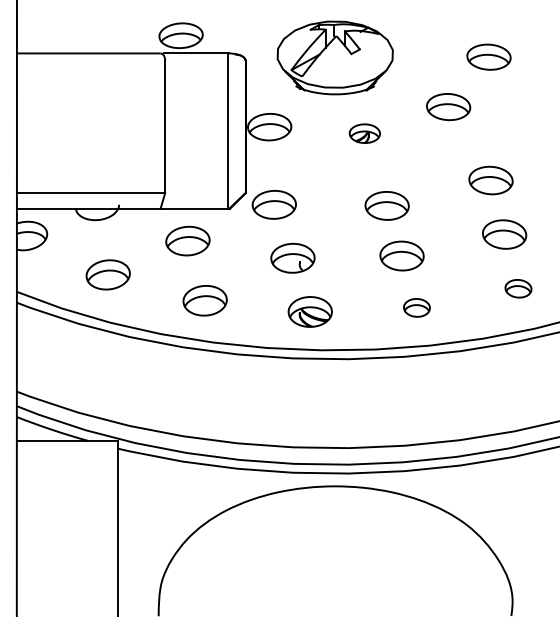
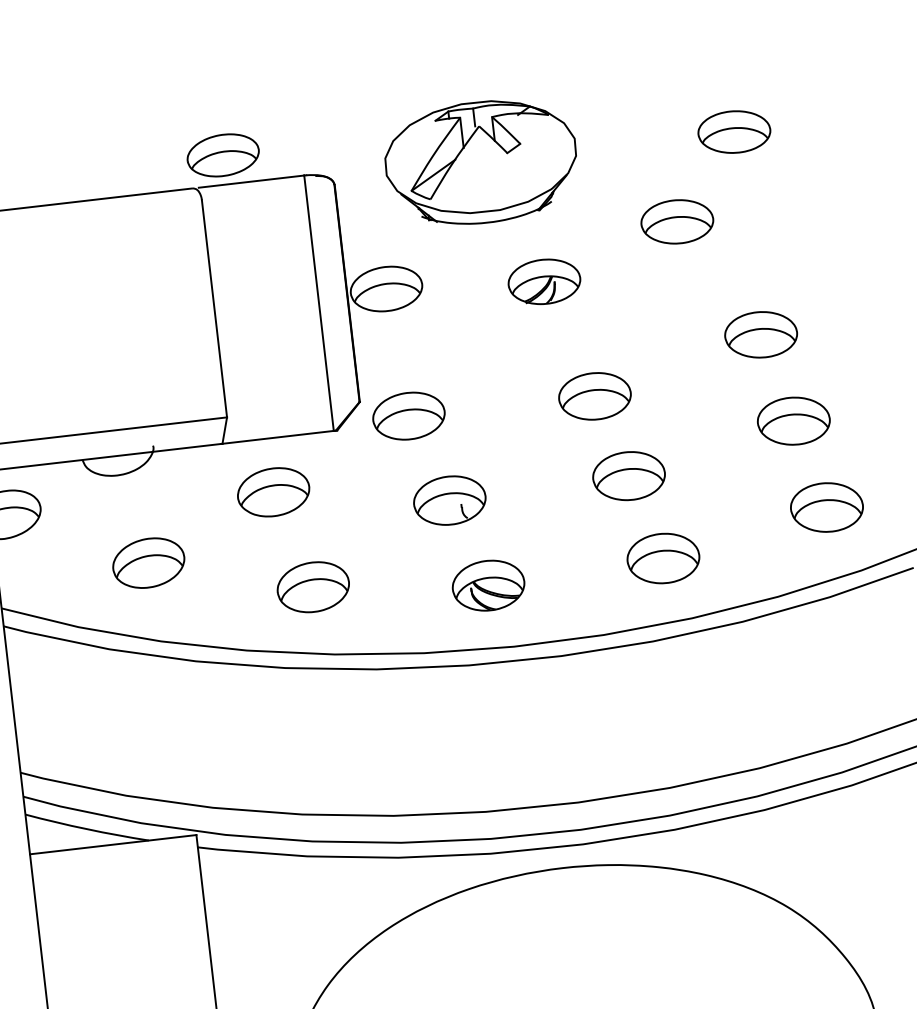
part: (364, 133) -> (543, 281), size x1.43
part: (518, 288) -> (827, 507), size x1.67
part: (416, 307) -> (662, 558), size x1.67

